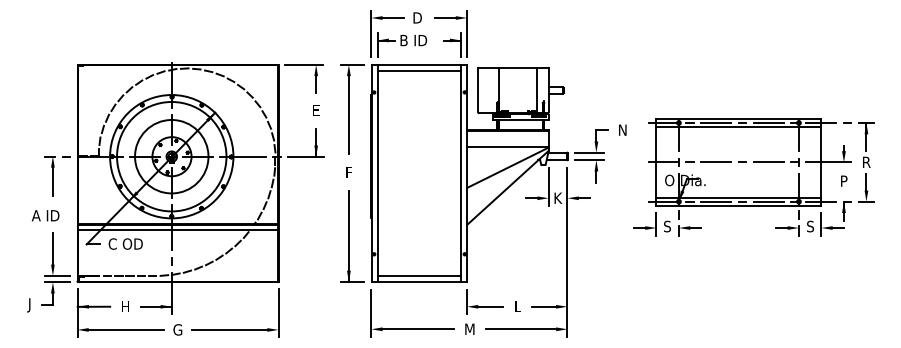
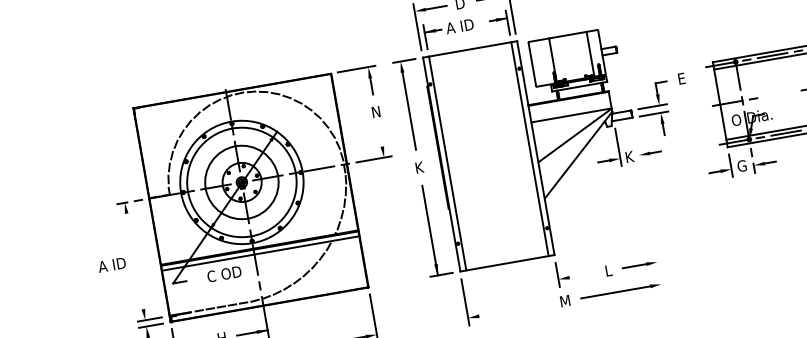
text: (403, 40) -> (450, 28), B ID -> A ID
line: (419, 70) -> (471, 54), removed
text: (315, 109) -> (375, 111), E -> N
text: (622, 129) -> (681, 78), N -> E
line: (316, 142) -> (382, 143), removed
line: (716, 162) -> (779, 94), removed
text: (349, 172) -> (419, 167), F -> K
line: (52, 181) -> (128, 227), removed
text: (45, 215) -> (111, 264), moved
text: (666, 226) -> (741, 166), S -> G
text: (125, 243) -> (224, 273), moved
line: (52, 248) -> (140, 293), removed
line: (567, 252) -> (648, 208), removed
line: (419, 276) -> (506, 257), removed
line: (490, 306) -> (581, 275), removed
line: (417, 329) -> (513, 310), removed

